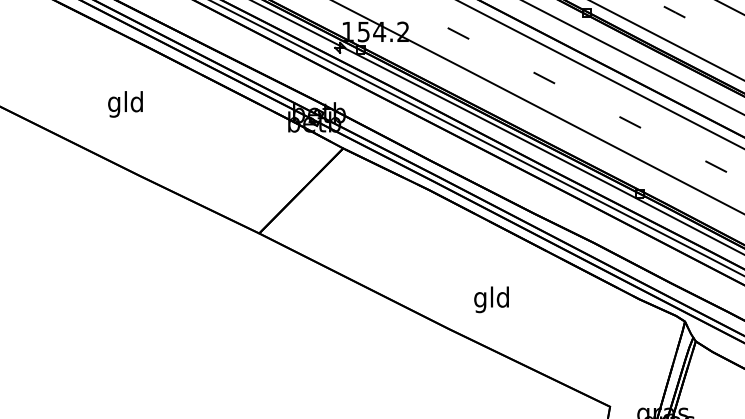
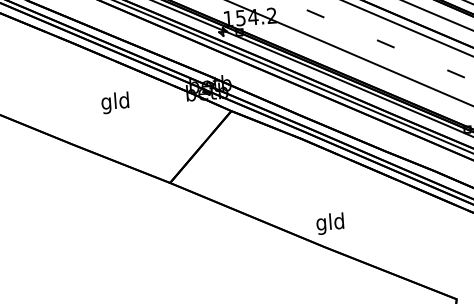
text: (125, 104) -> (115, 103), moved
text: (491, 299) -> (330, 223), moved

